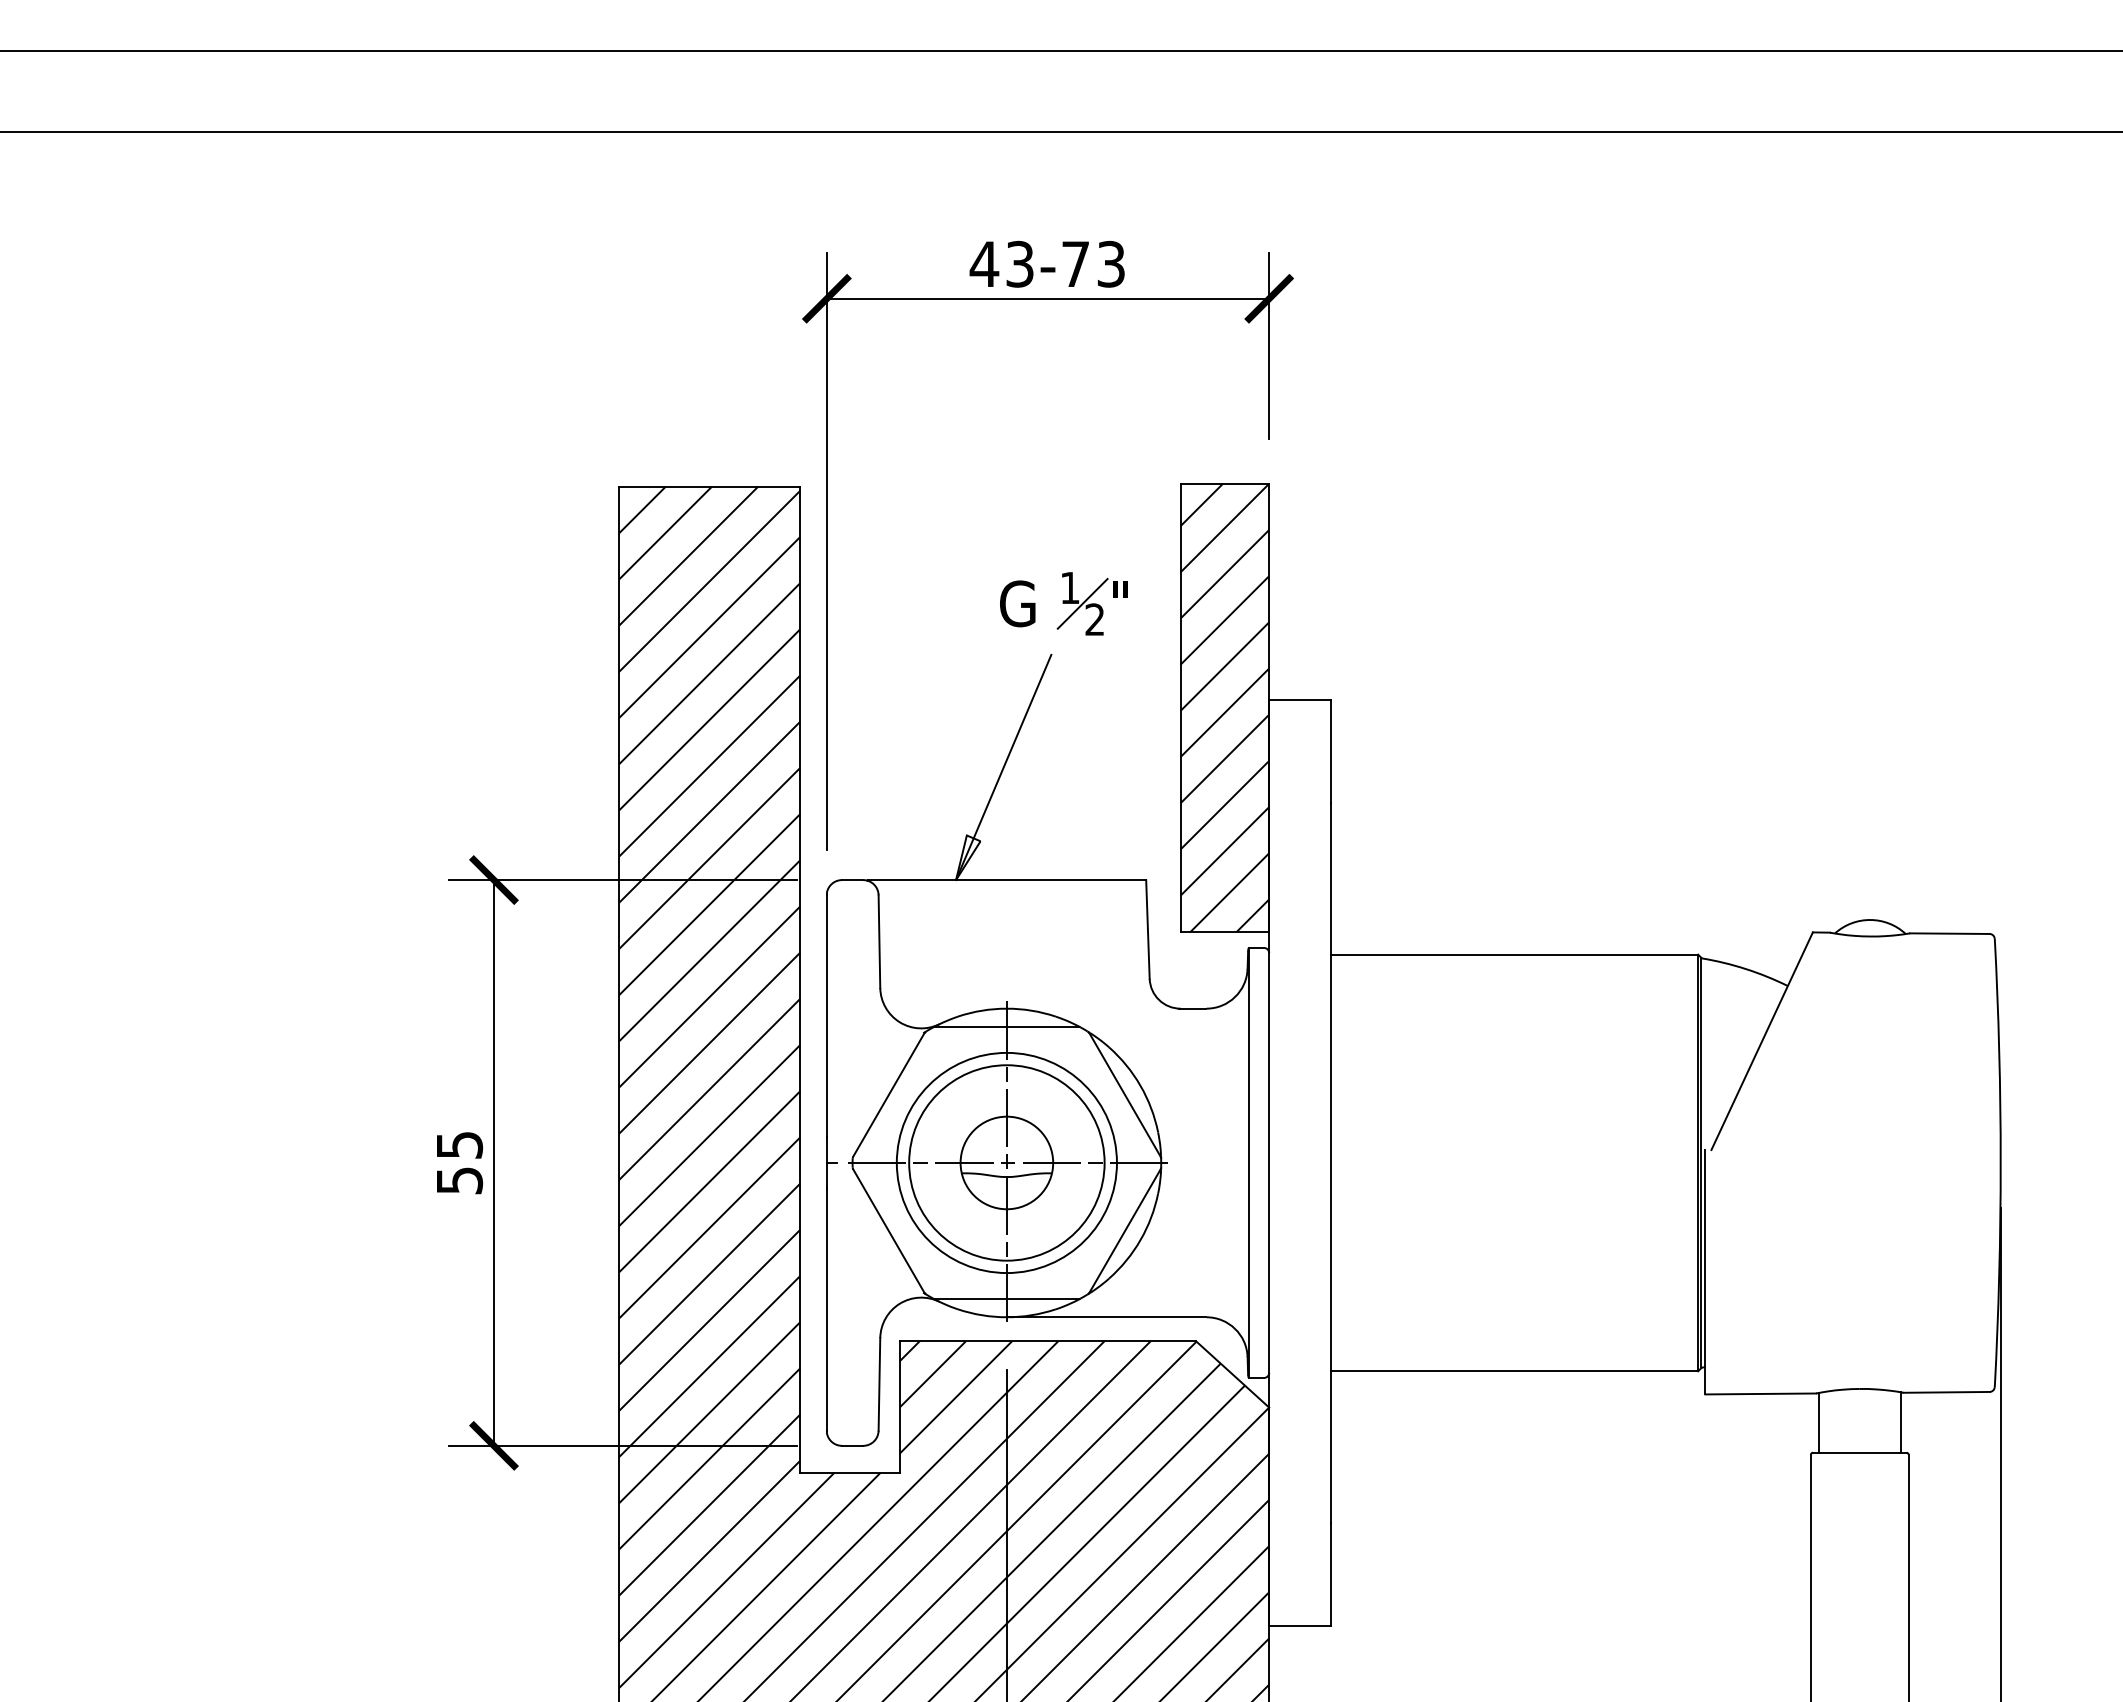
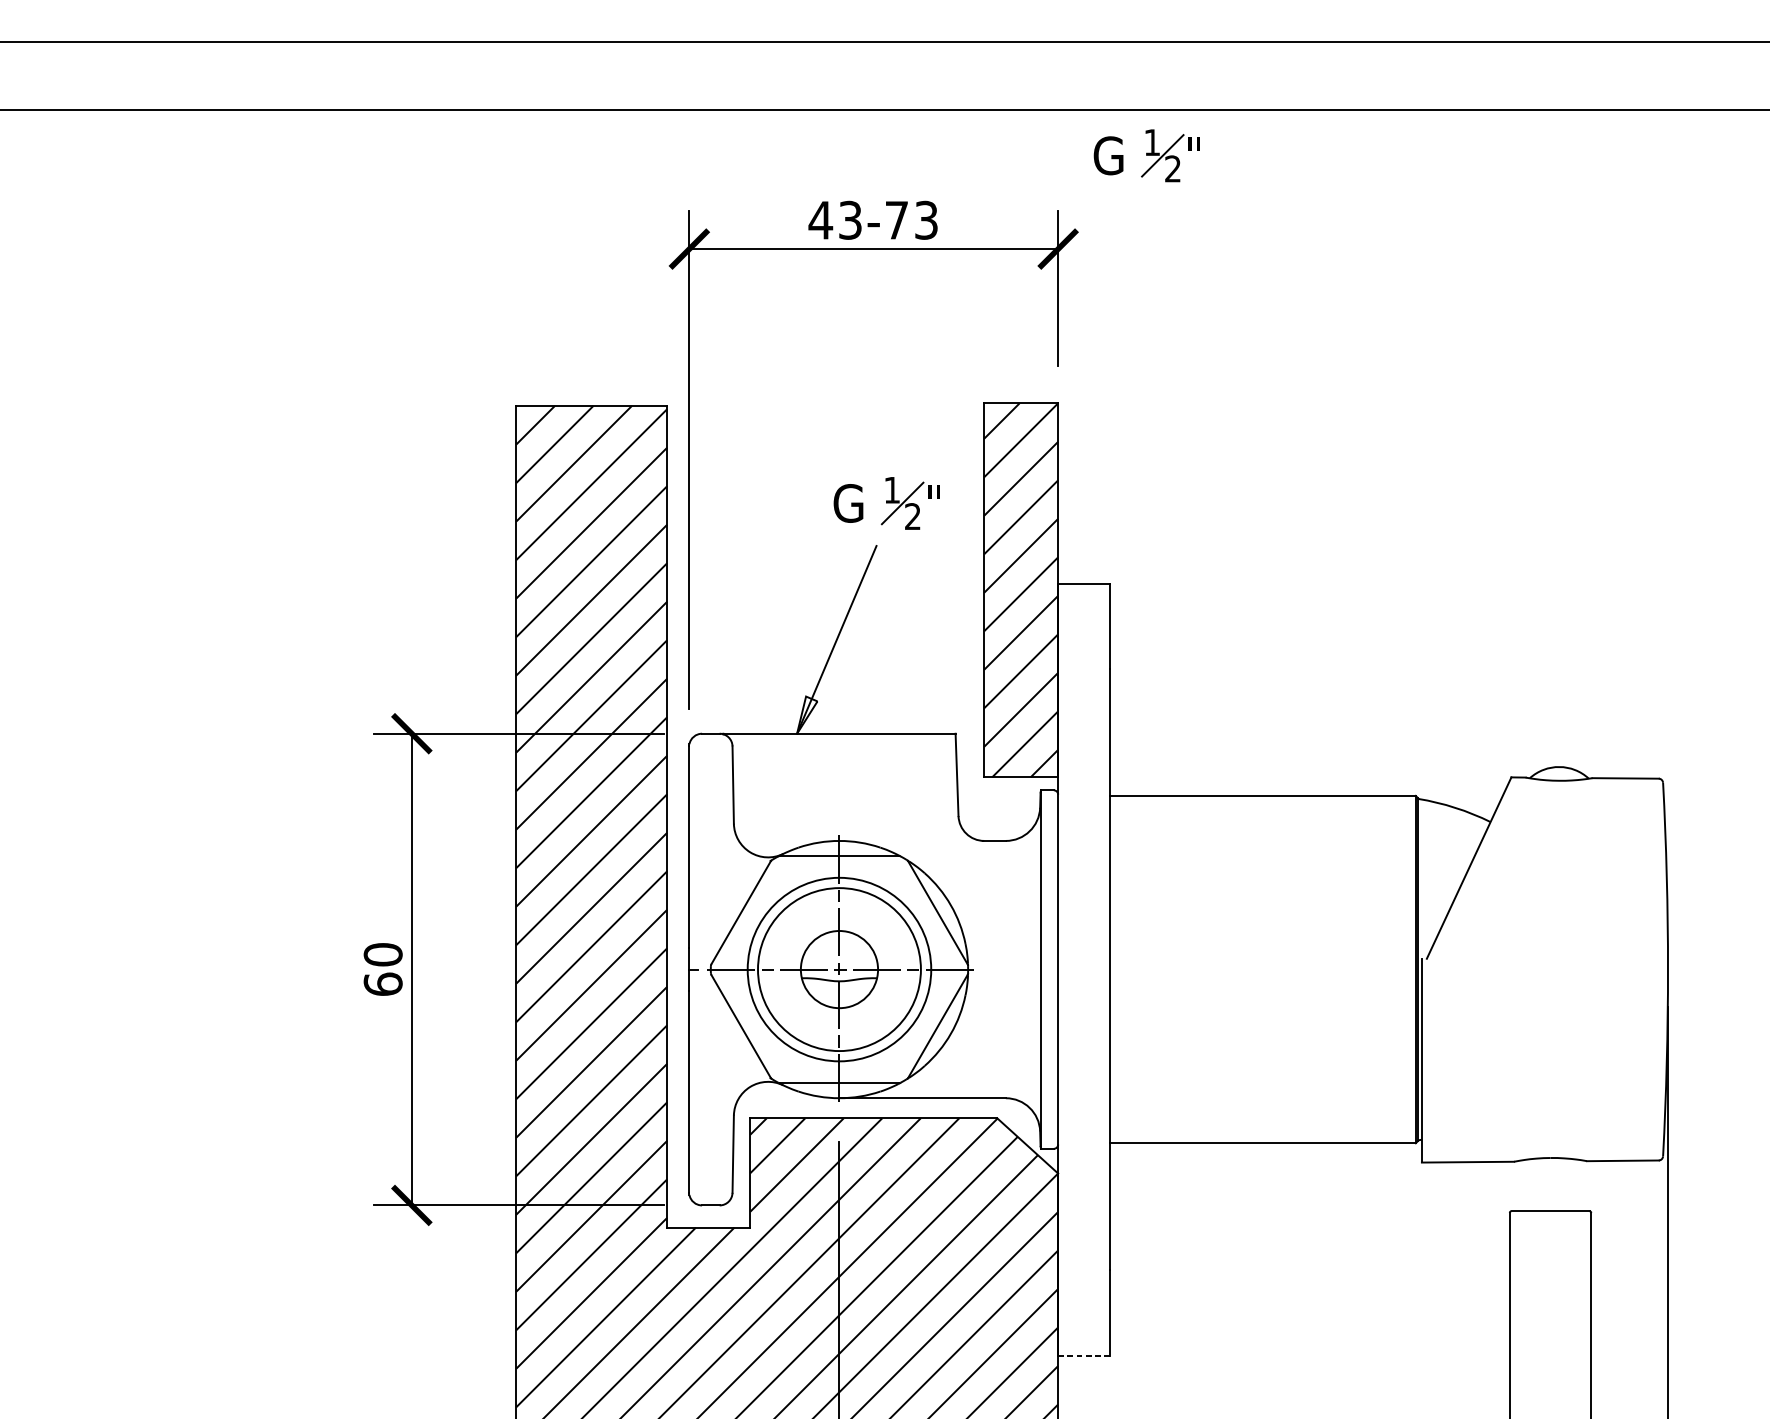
part: (1375, 186) -> (1146, 155), added
text: (459, 1162) -> (383, 969), 55 -> 60
line: (1818, 1422) -> (1516, 1185), removed
line: (1900, 1422) -> (1584, 1185), removed
line: (1300, 1625) -> (1084, 1355), solid -> dashed

